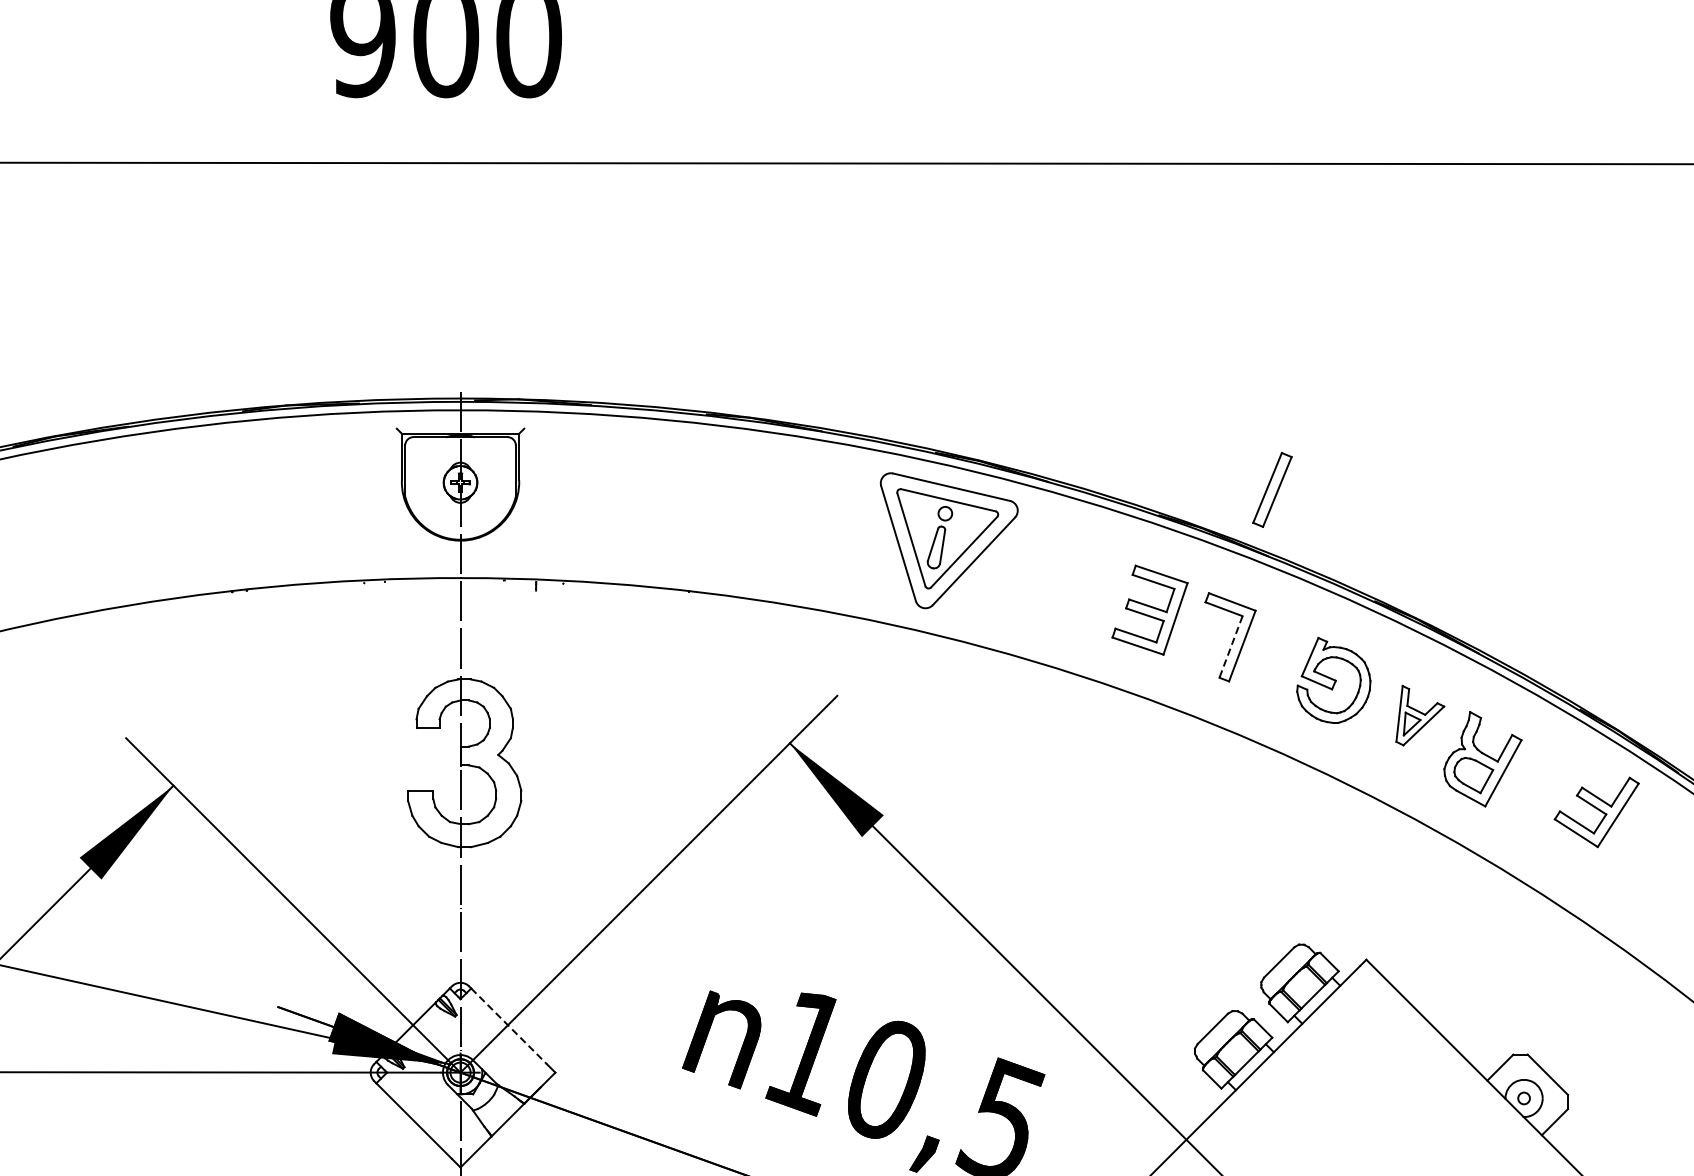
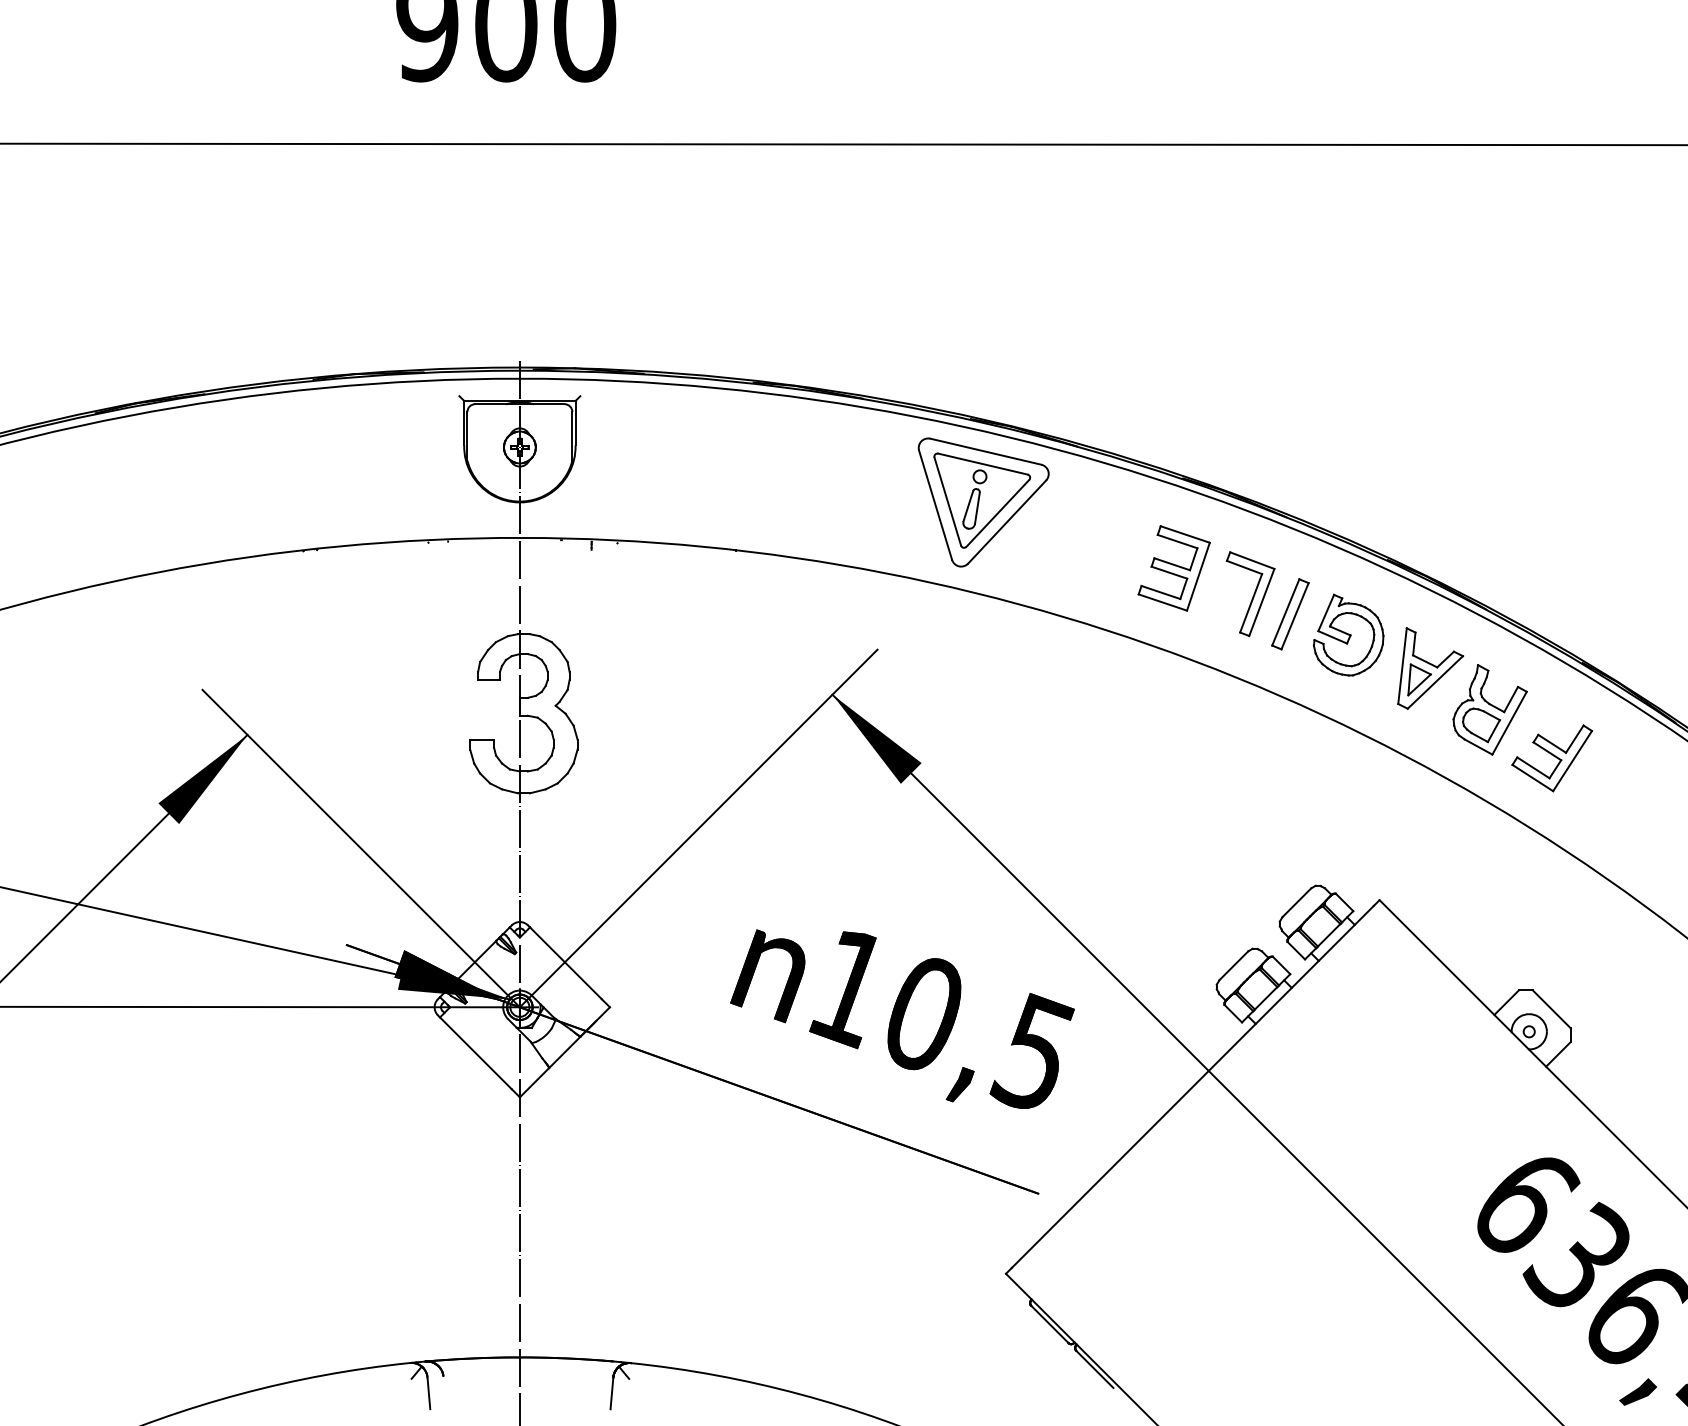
part: (1272, 490) -> (1290, 614), moved
line: (1230, 647) -> (1250, 603), dashed -> solid
part: (1420, 715) -> (1430, 668), size x1.43
part: (1597, 812) -> (1552, 758), moved
line: (508, 1026) -> (565, 963), dashed -> solid

